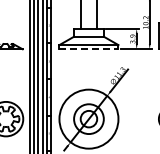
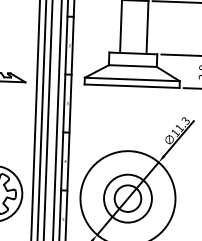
line: (88, 49) -> (131, 86), dashed -> solid

